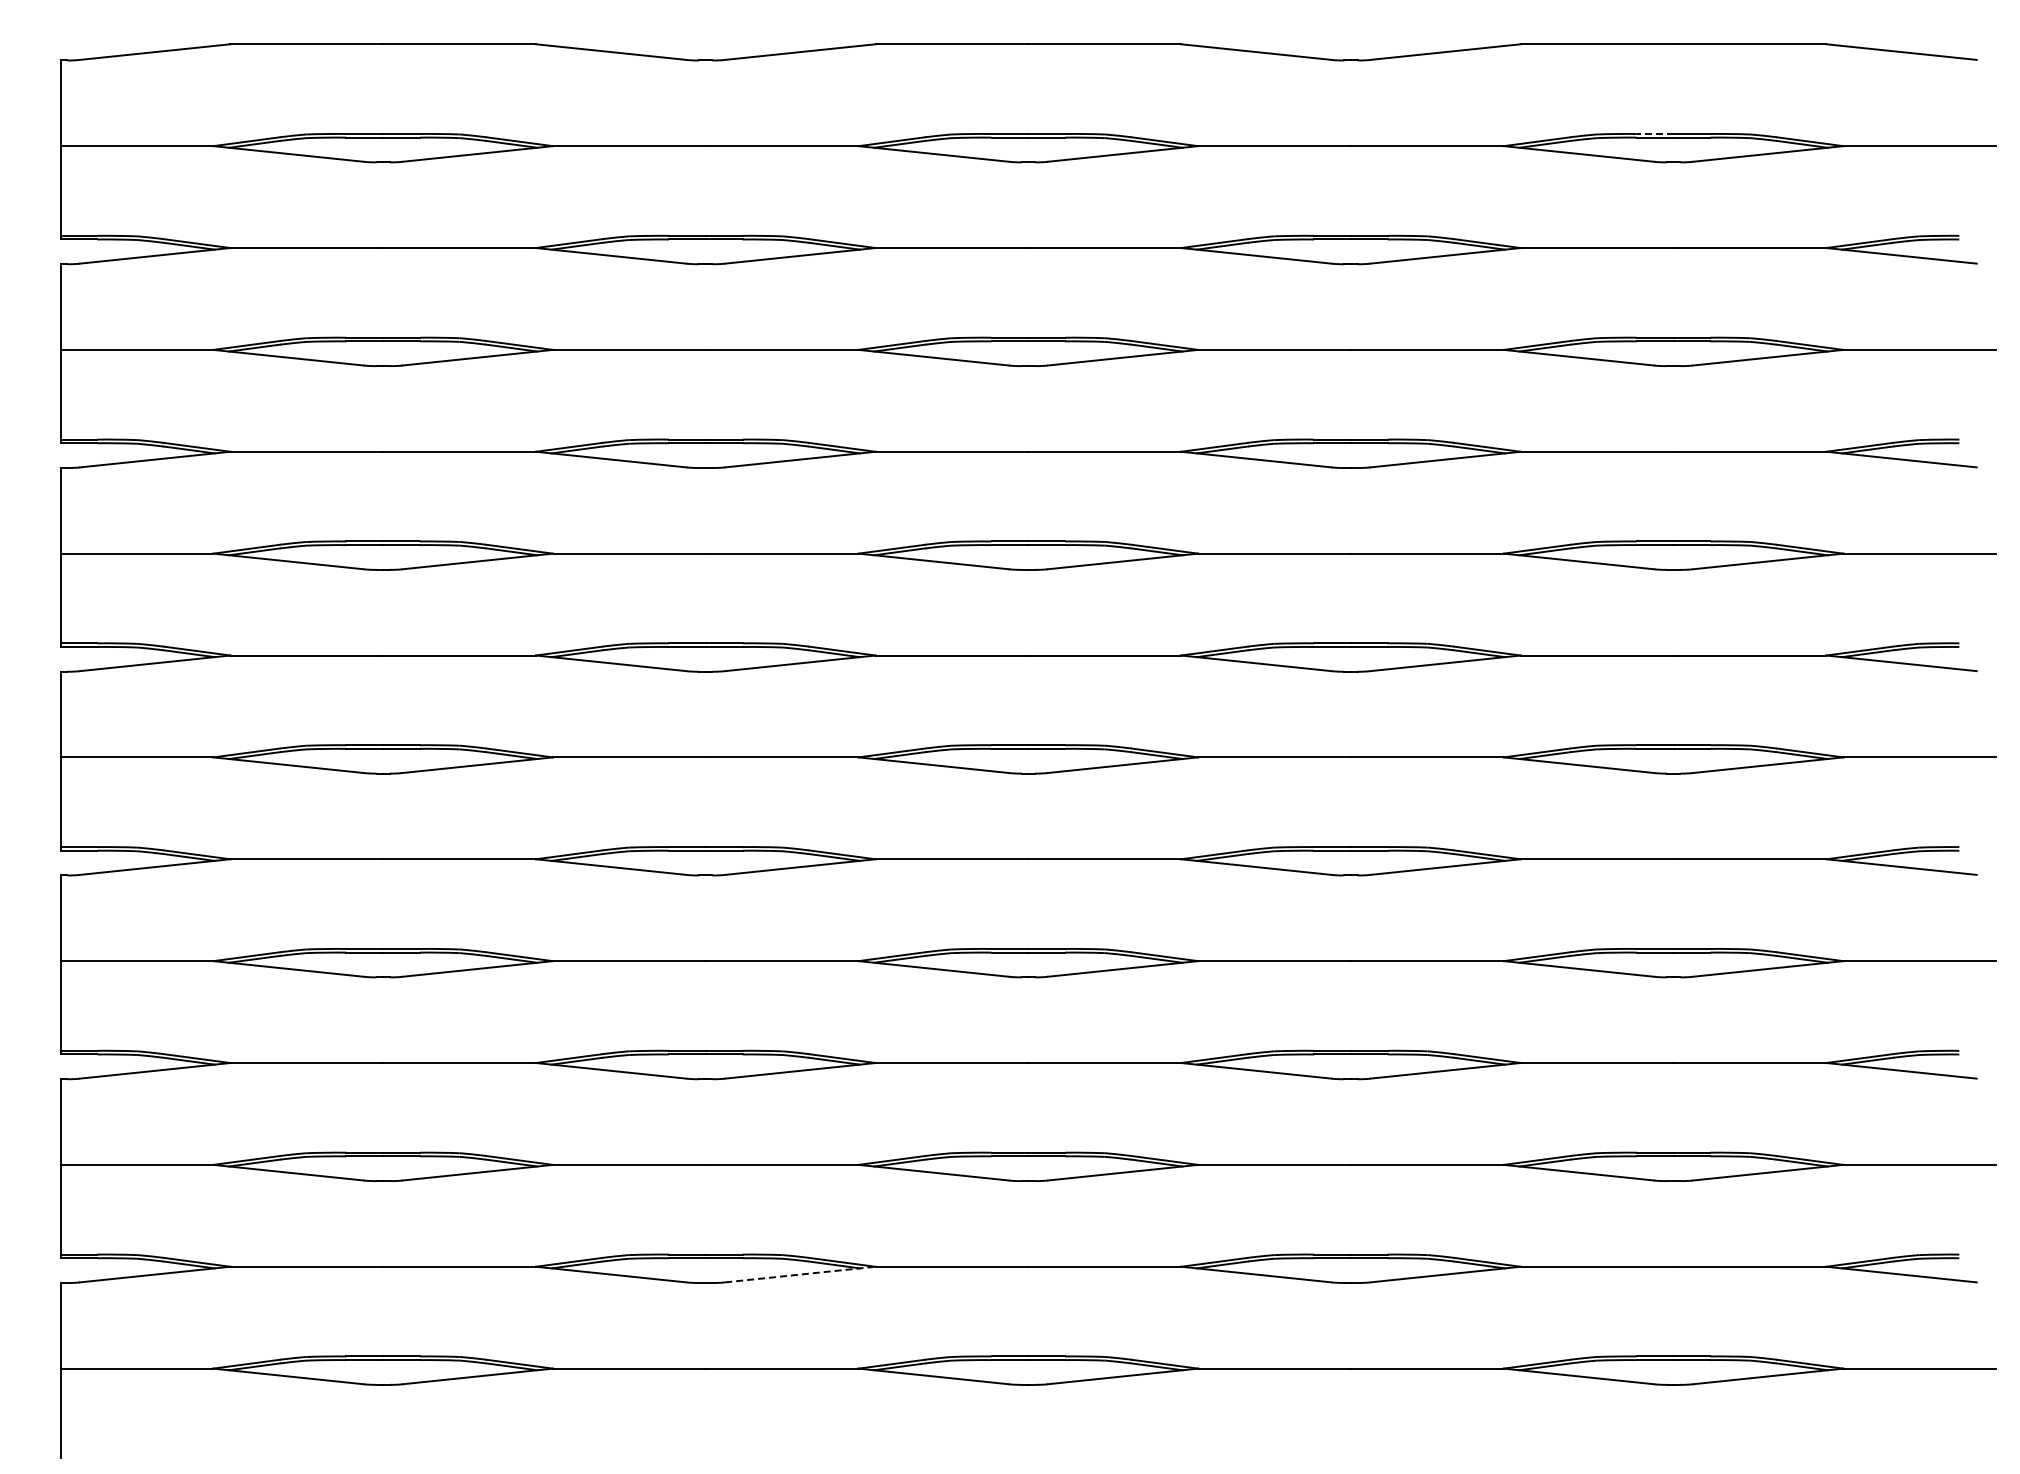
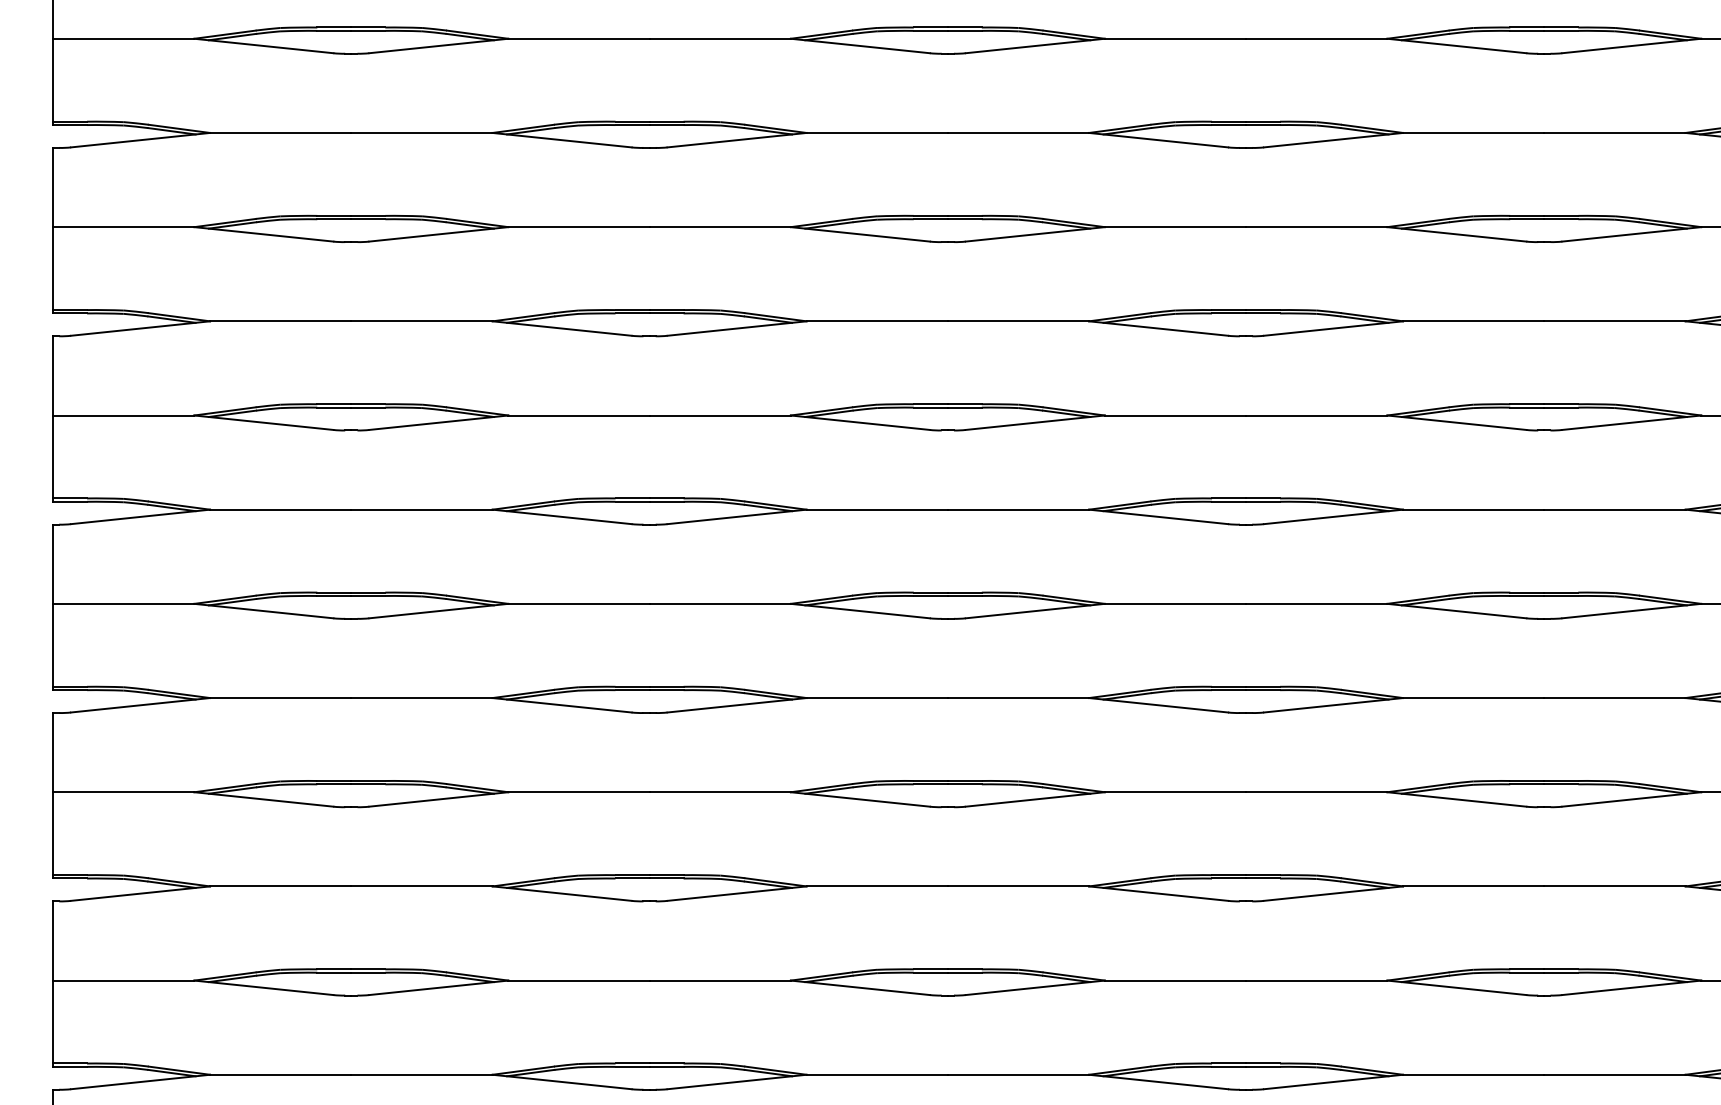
line: (1654, 133) -> (1526, 27), dashed -> solid
line: (800, 1274) -> (737, 1081), dashed -> solid

